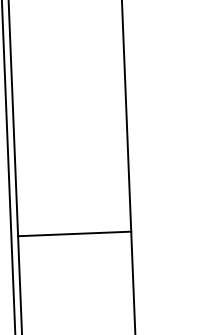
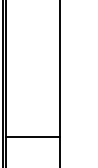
line: (73, 235) -> (32, 137), moved

